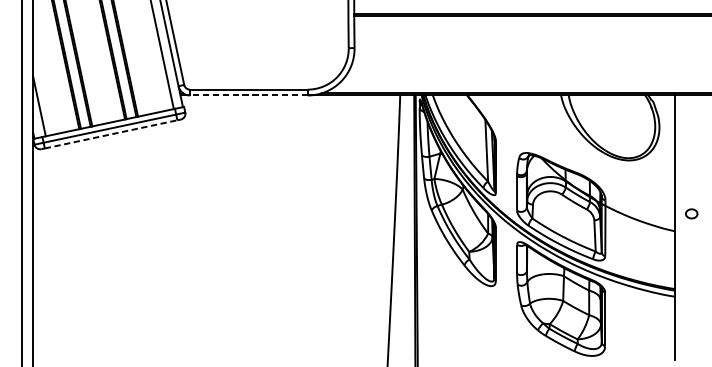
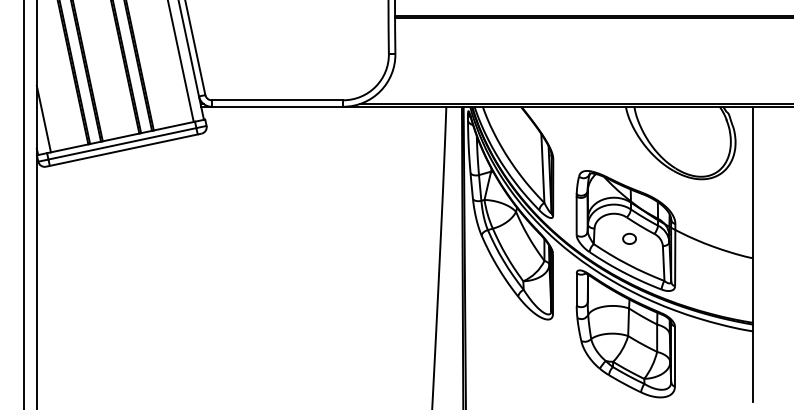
line: (248, 95) -> (277, 106), dashed -> solid
line: (110, 134) -> (123, 150), dashed -> solid
part: (691, 213) -> (629, 238), moved

